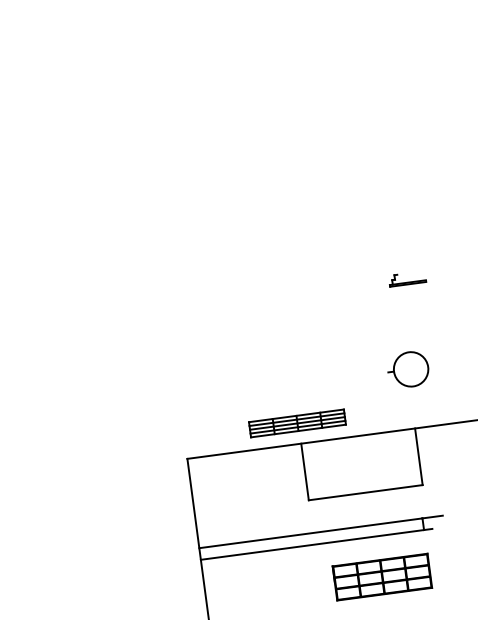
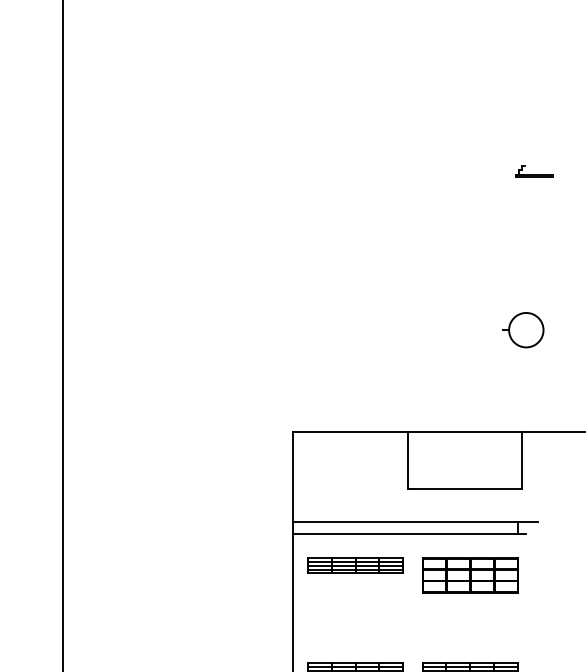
part: (407, 279) -> (534, 171), moved
part: (408, 370) -> (523, 330), moved
part: (297, 423) -> (355, 565), moved

